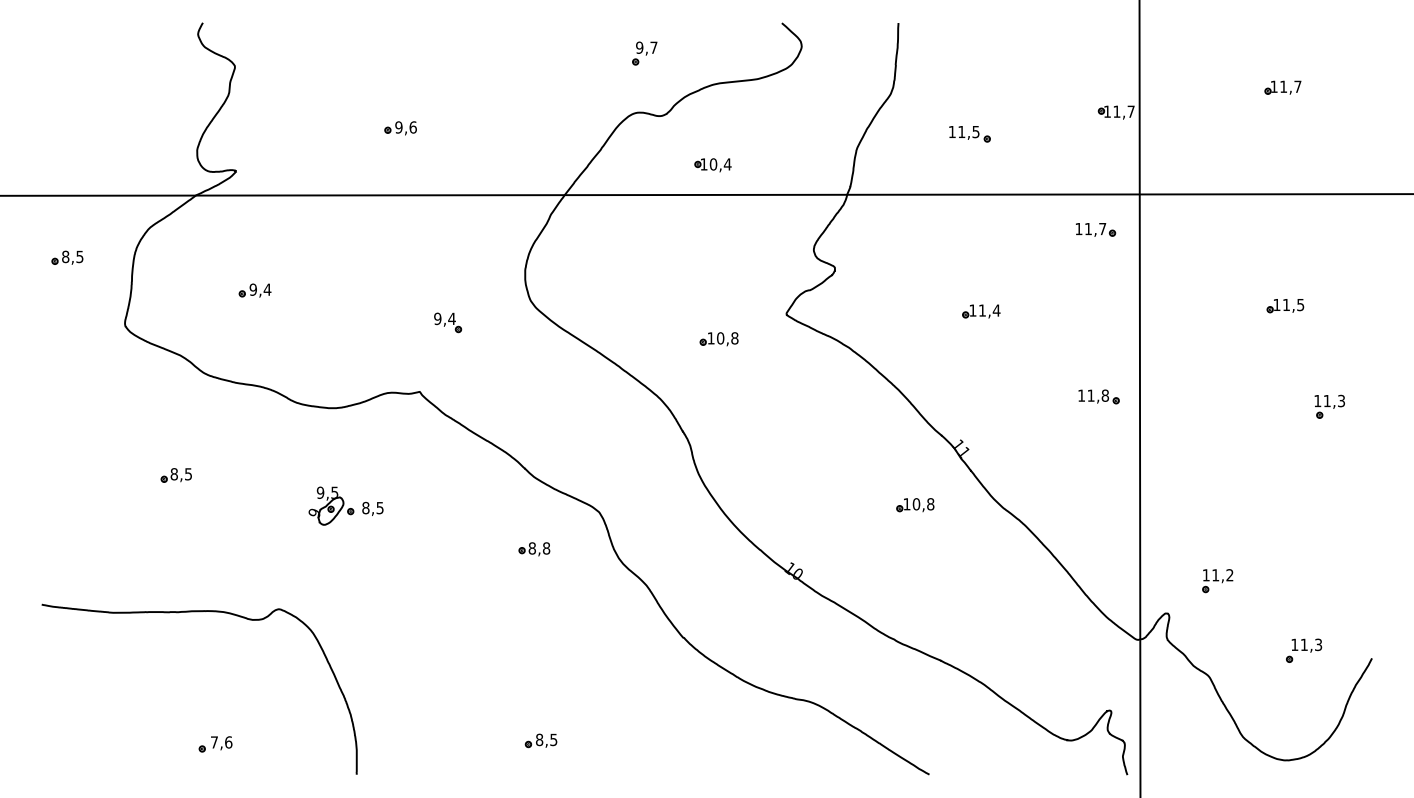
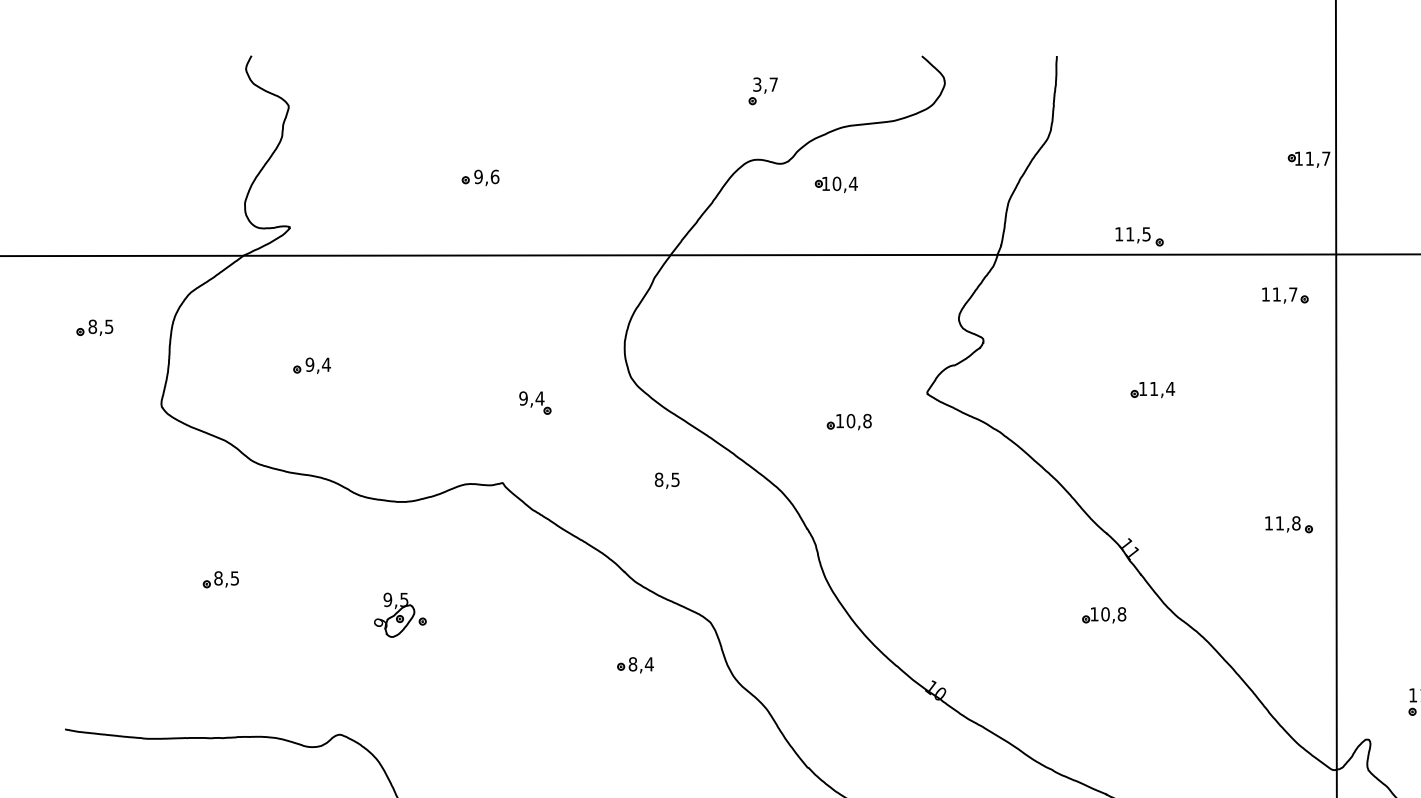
text: (639, 47) -> (757, 84), 9,7 -> 3,7
part: (969, 134) -> (1139, 237), moved
part: (712, 165) -> (835, 185), moved
part: (1098, 396) -> (1288, 524), moved
part: (915, 505) -> (1104, 615), moved
text: (372, 508) -> (666, 480), moved
text: (546, 548) -> (649, 664), 8,8 -> 8,4

